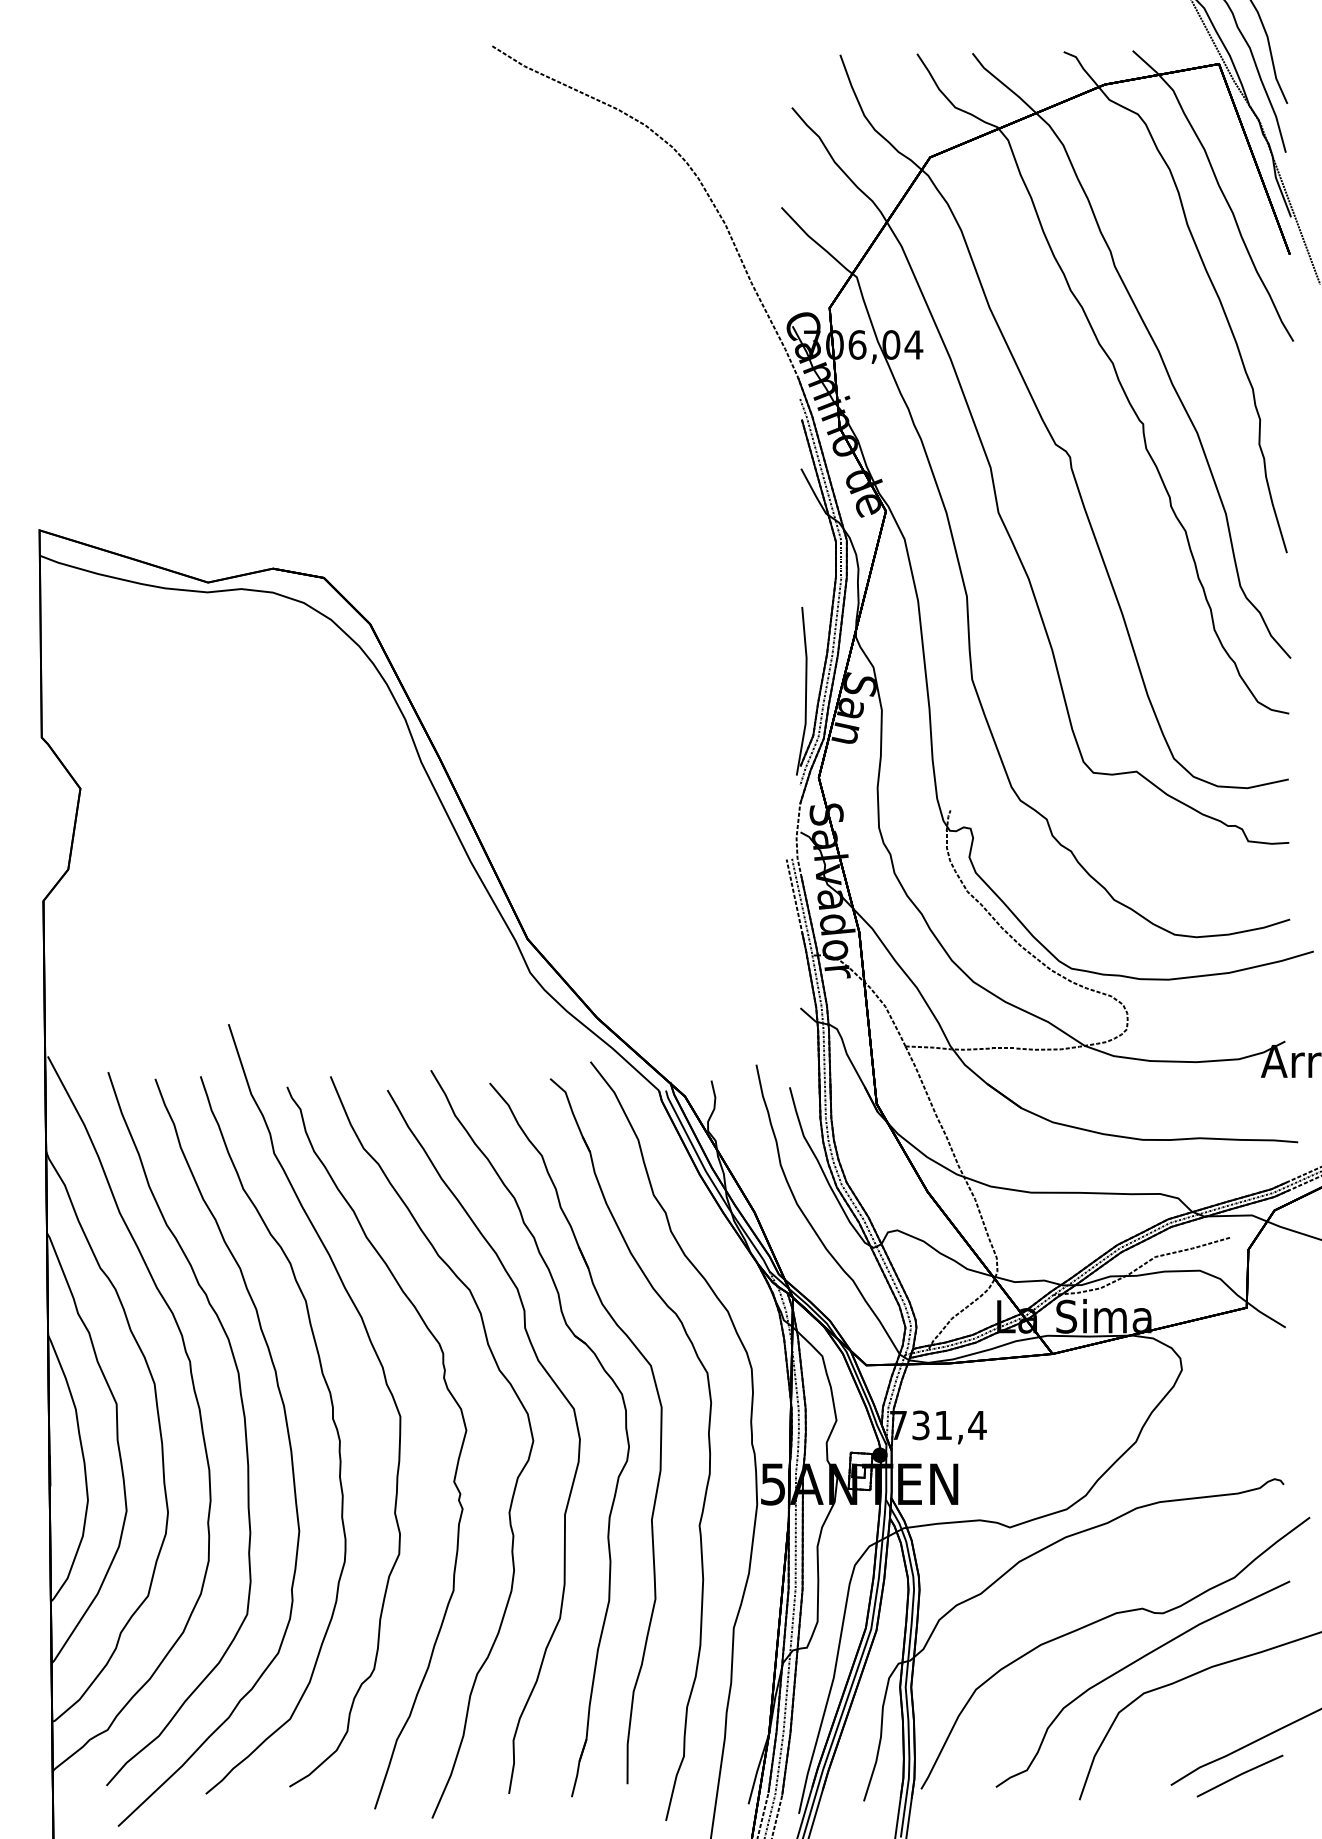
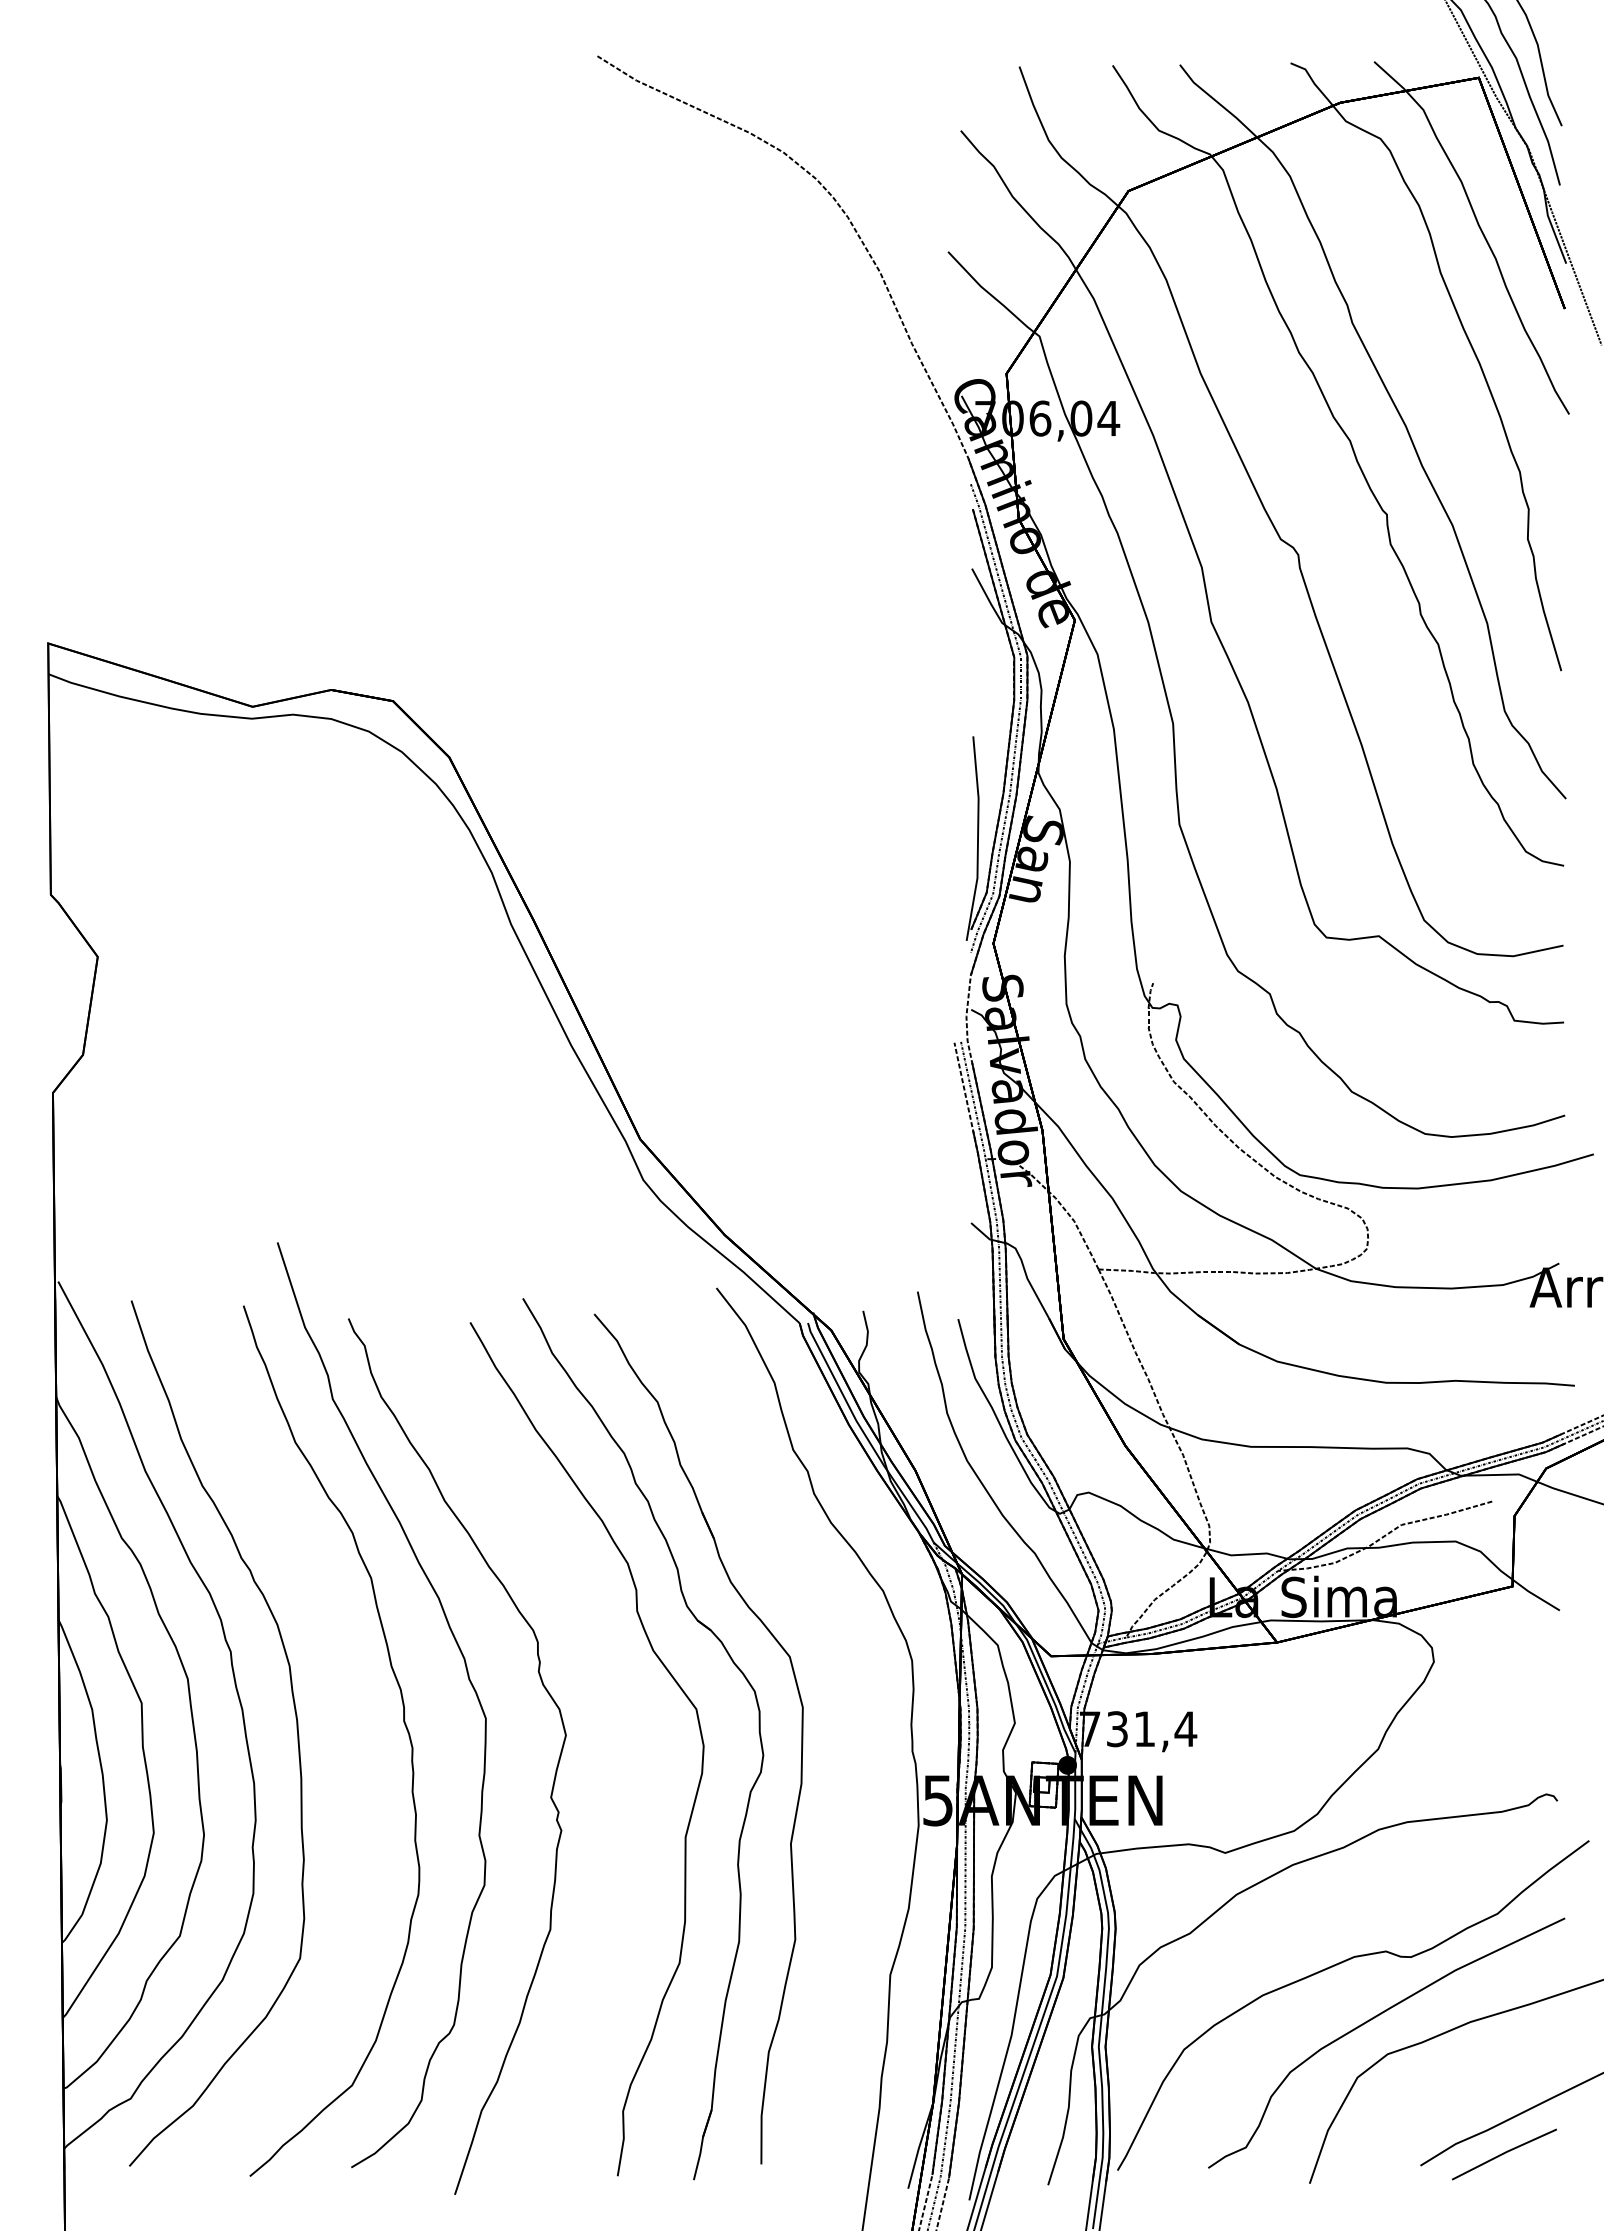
curve: (287, 1437) -> (349, 1743), removed
part: (708, 1442) -> (859, 1750), removed
curve: (517, 1477) -> (627, 1792), removed

